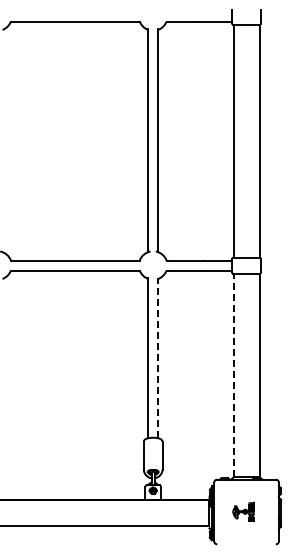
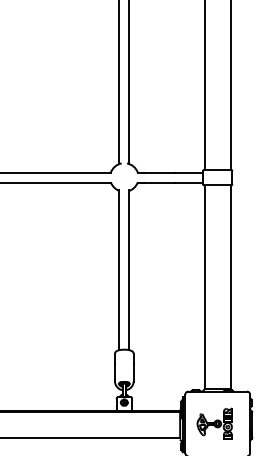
line: (158, 358) -> (129, 270), dashed -> solid
line: (233, 375) -> (204, 287), dashed -> solid
part: (243, 511) -> (214, 423), size x1.67

